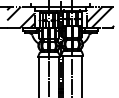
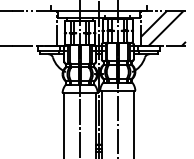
hatch: (20, 17) -> (33, 28), removed

